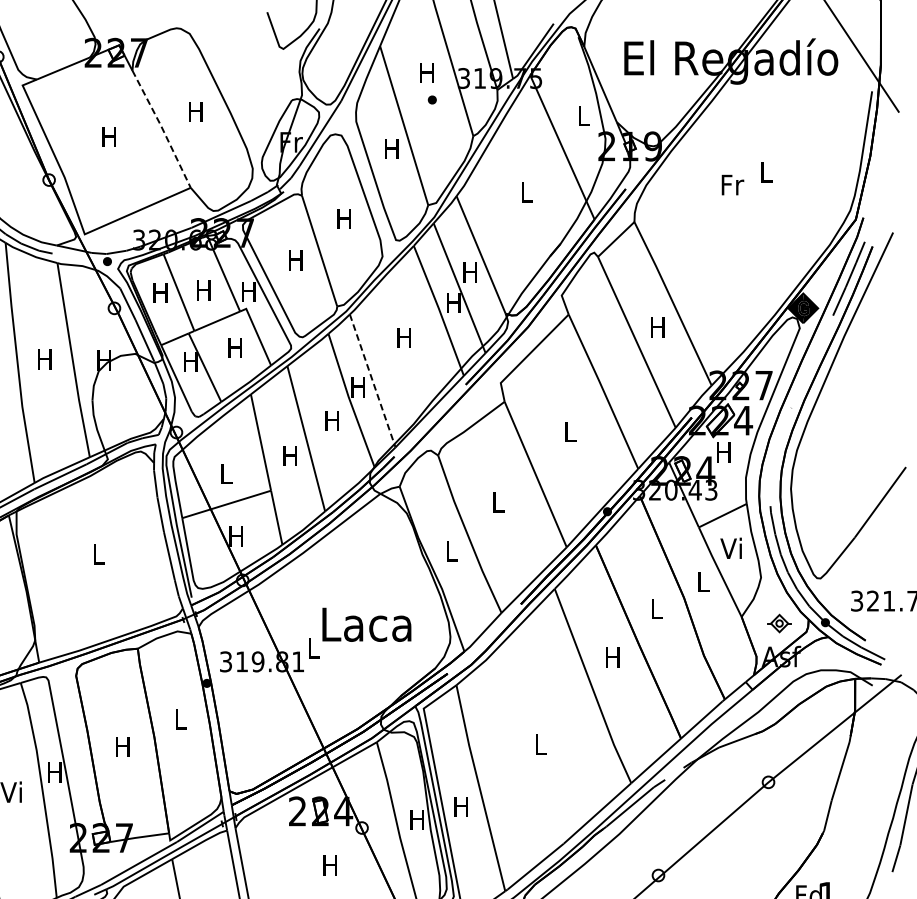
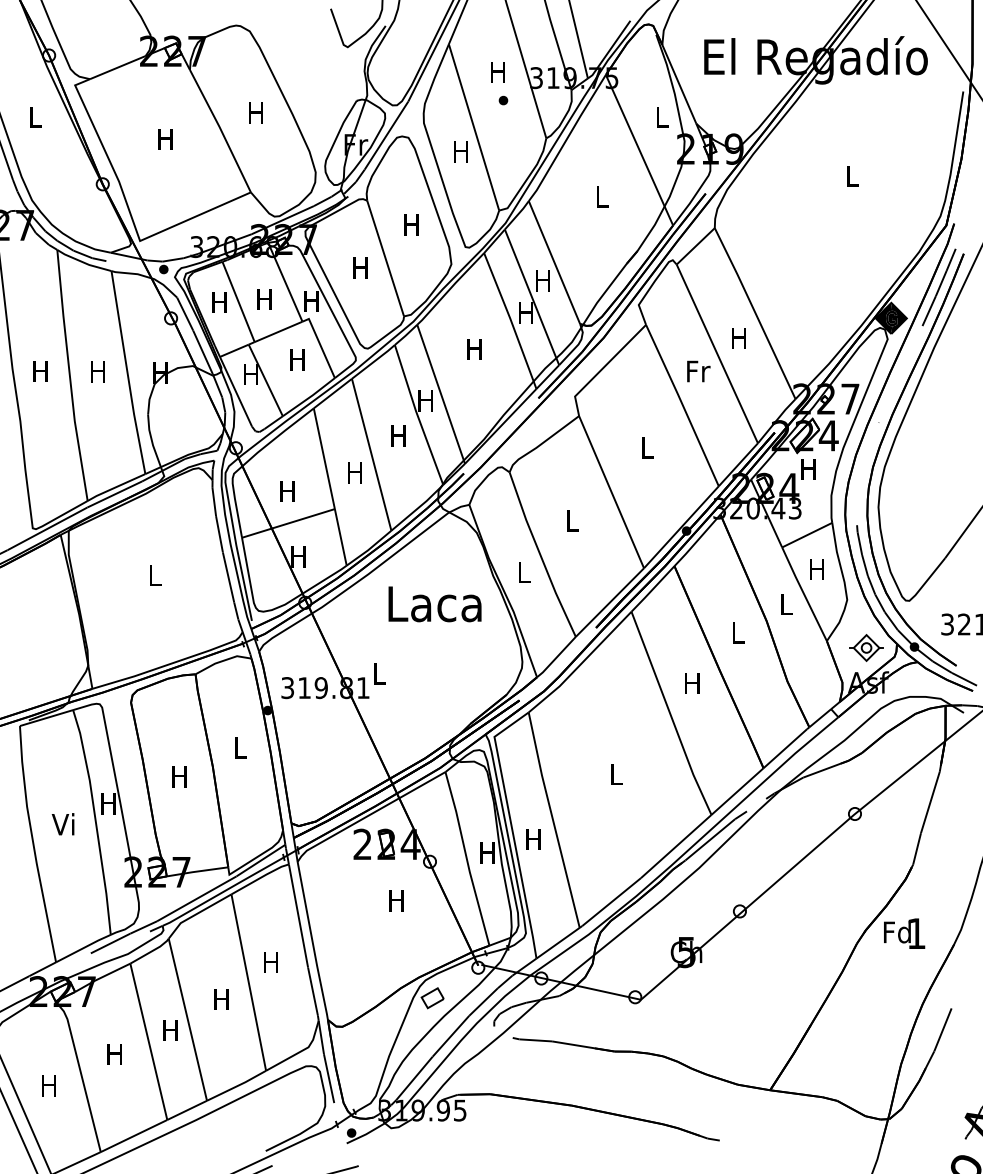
line: (162, 128) -> (221, 130), dashed -> solid
text: (732, 185) -> (698, 371), moved
line: (373, 381) -> (441, 394), dashed -> solid
text: (225, 473) -> (287, 491), L -> H
text: (730, 548) -> (815, 569), Vi -> H
part: (779, 623) -> (866, 647), size x1.43
text: (366, 625) -> (434, 604), moved

